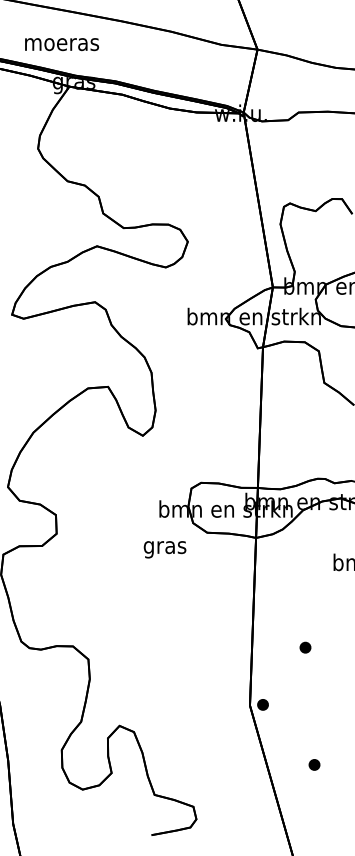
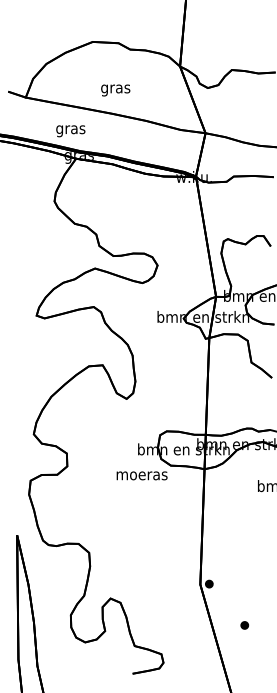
text: (61, 47) -> (70, 131), moeras -> gras
text: (164, 549) -> (141, 477), gras -> moeras
part: (305, 647) -> (238, 544), removed

